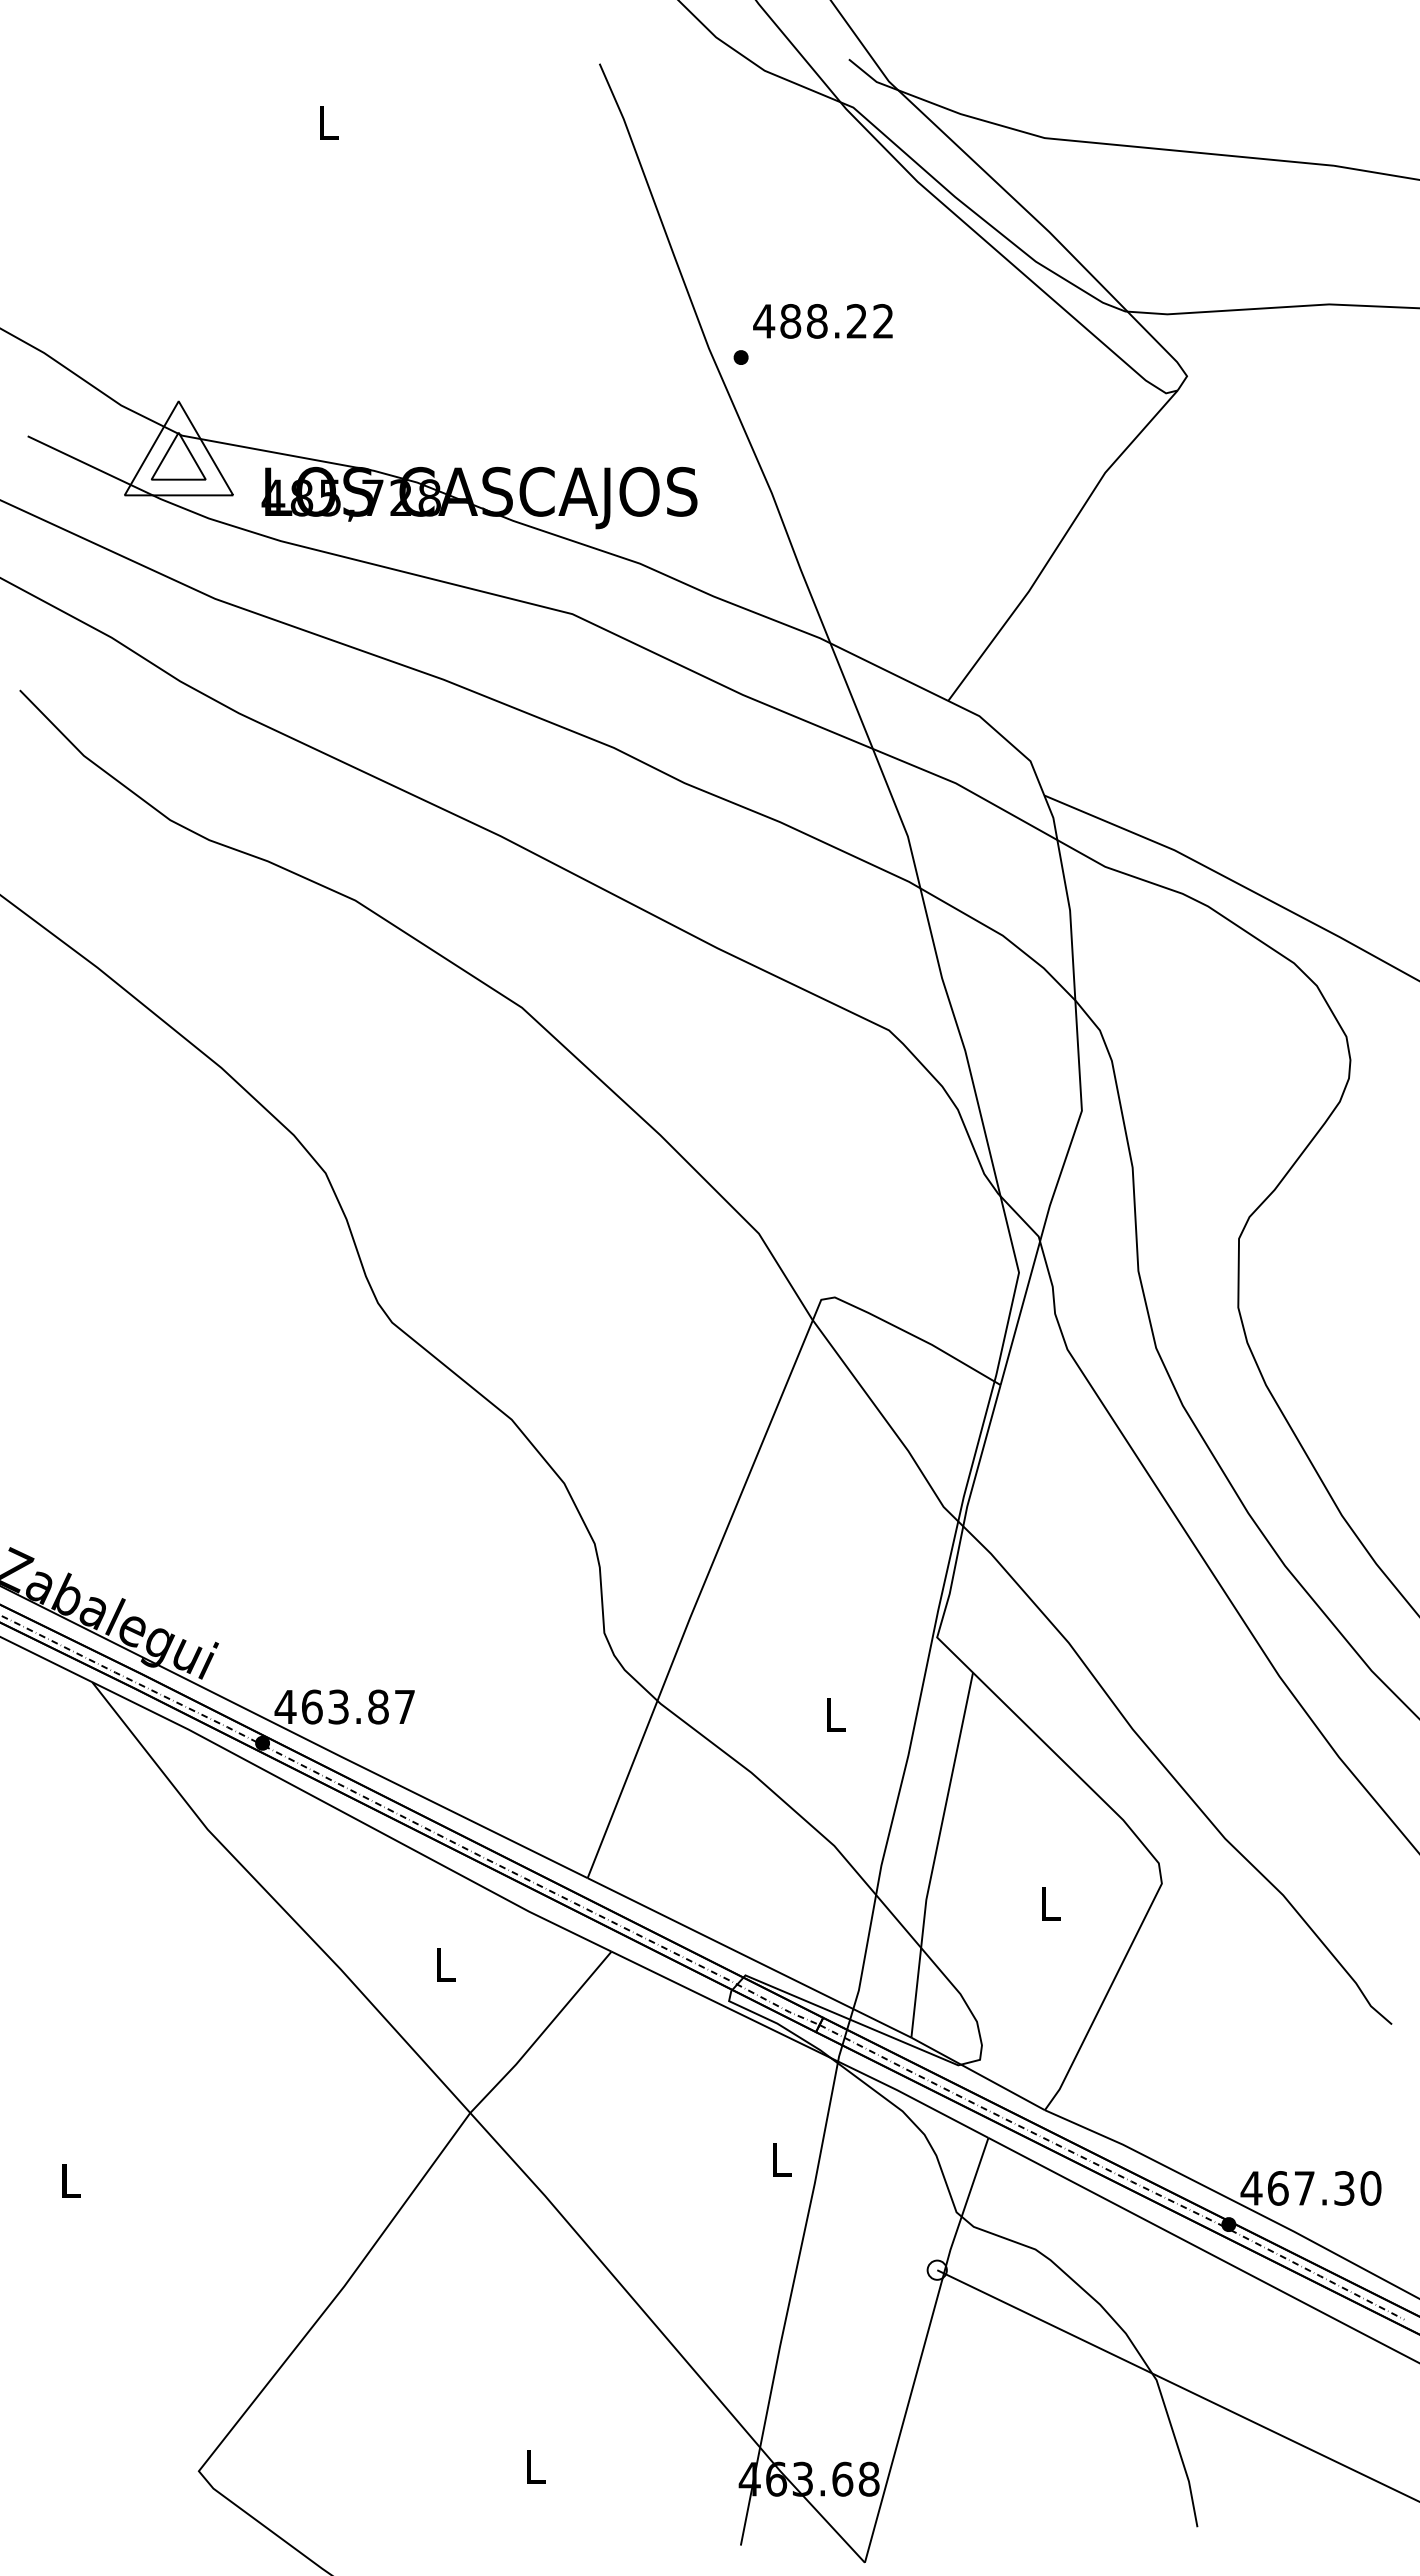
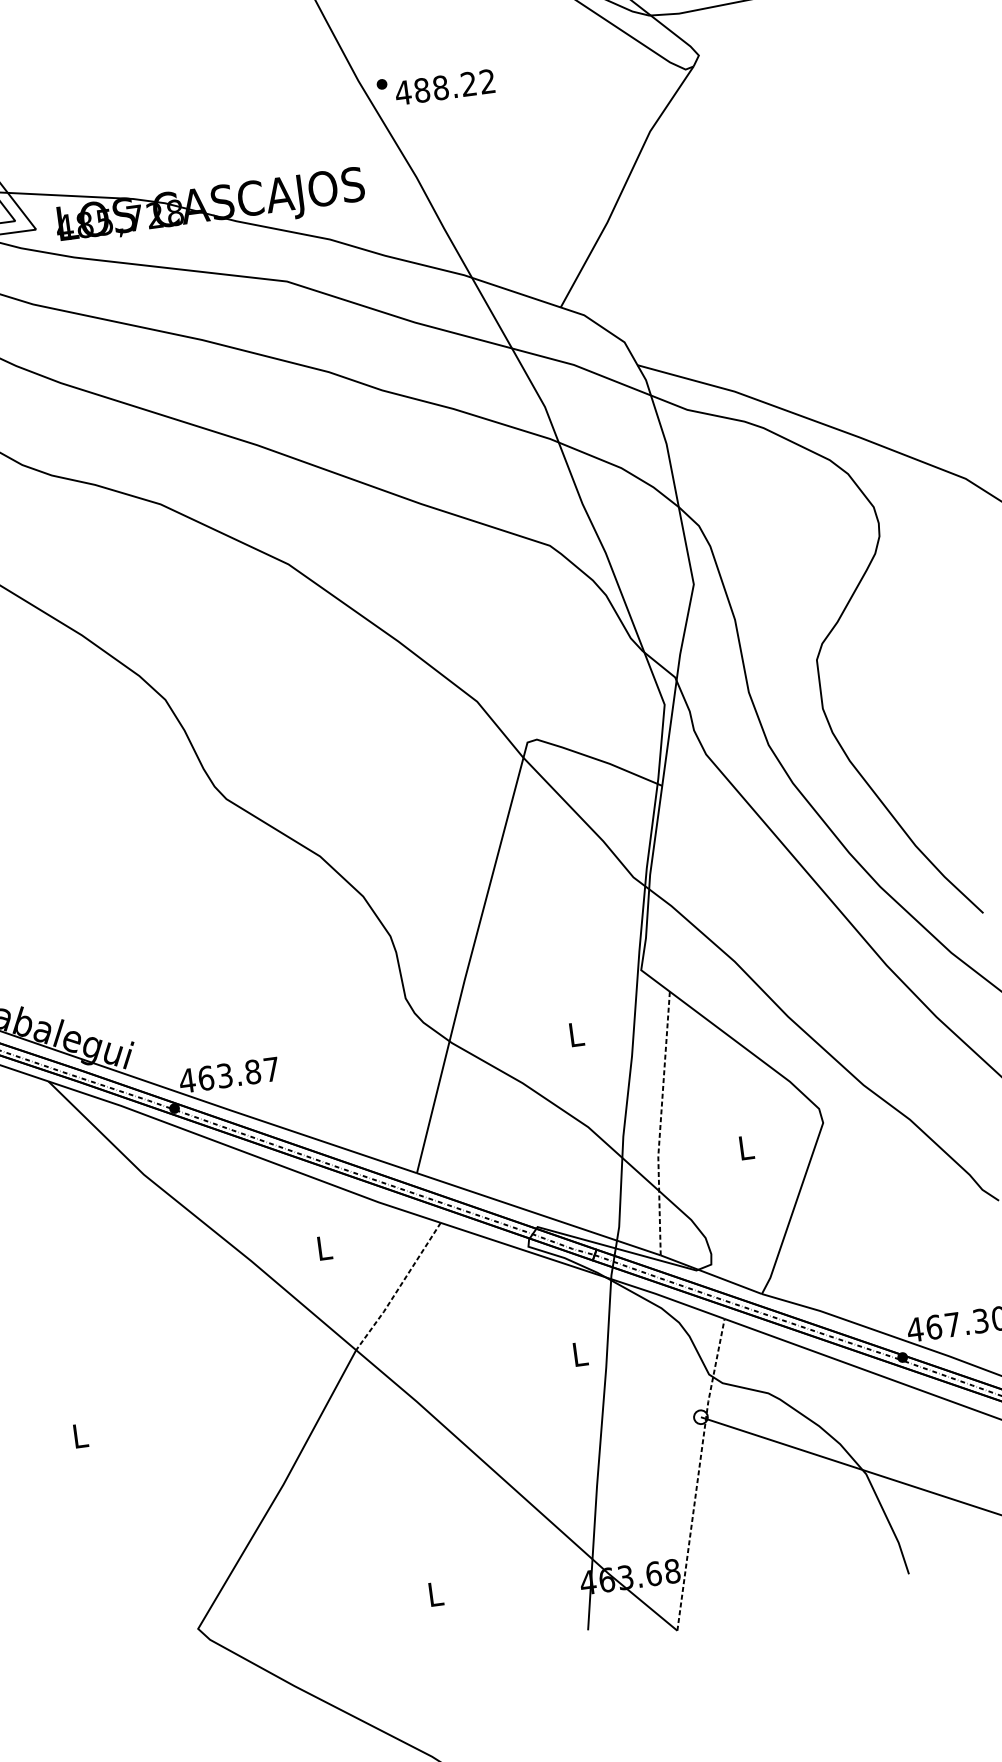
text: (822, 321) -> (444, 87), moved
line: (935, 1854) -> (660, 1123), solid -> dashed
line: (541, 2034) -> (399, 1288), solid -> dashed
line: (923, 2348) -> (698, 1473), solid -> dashed

